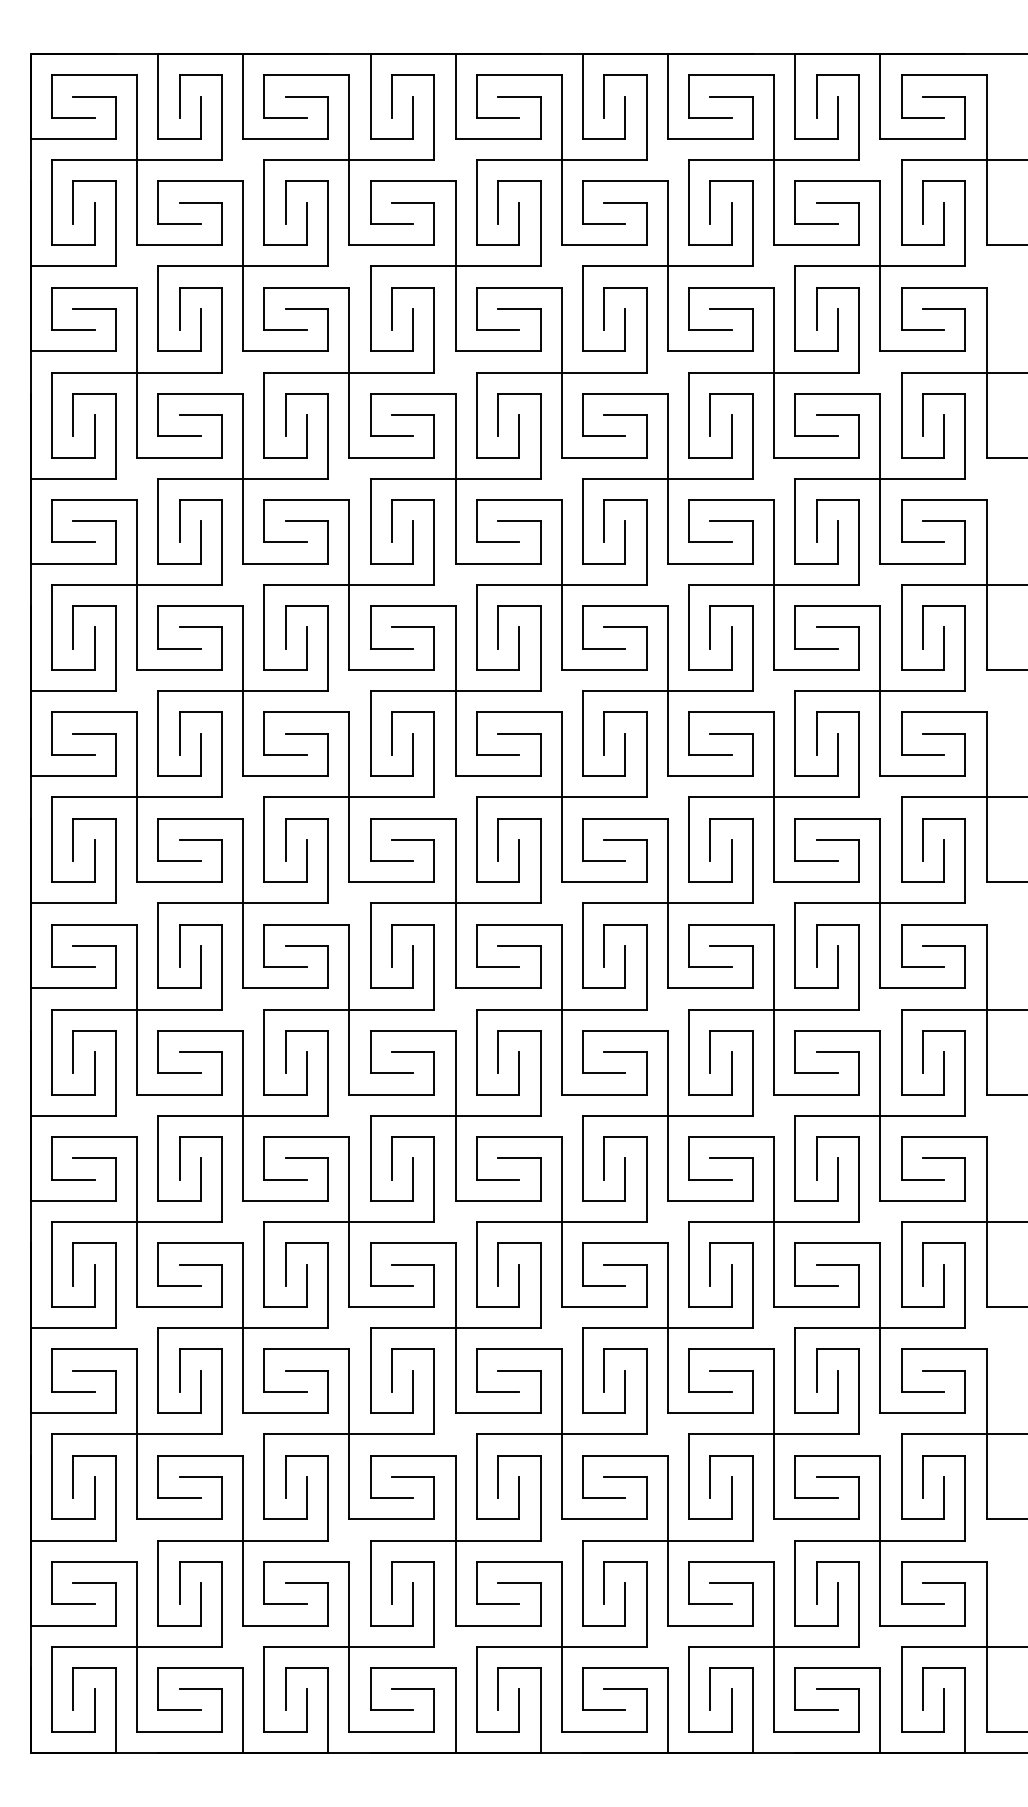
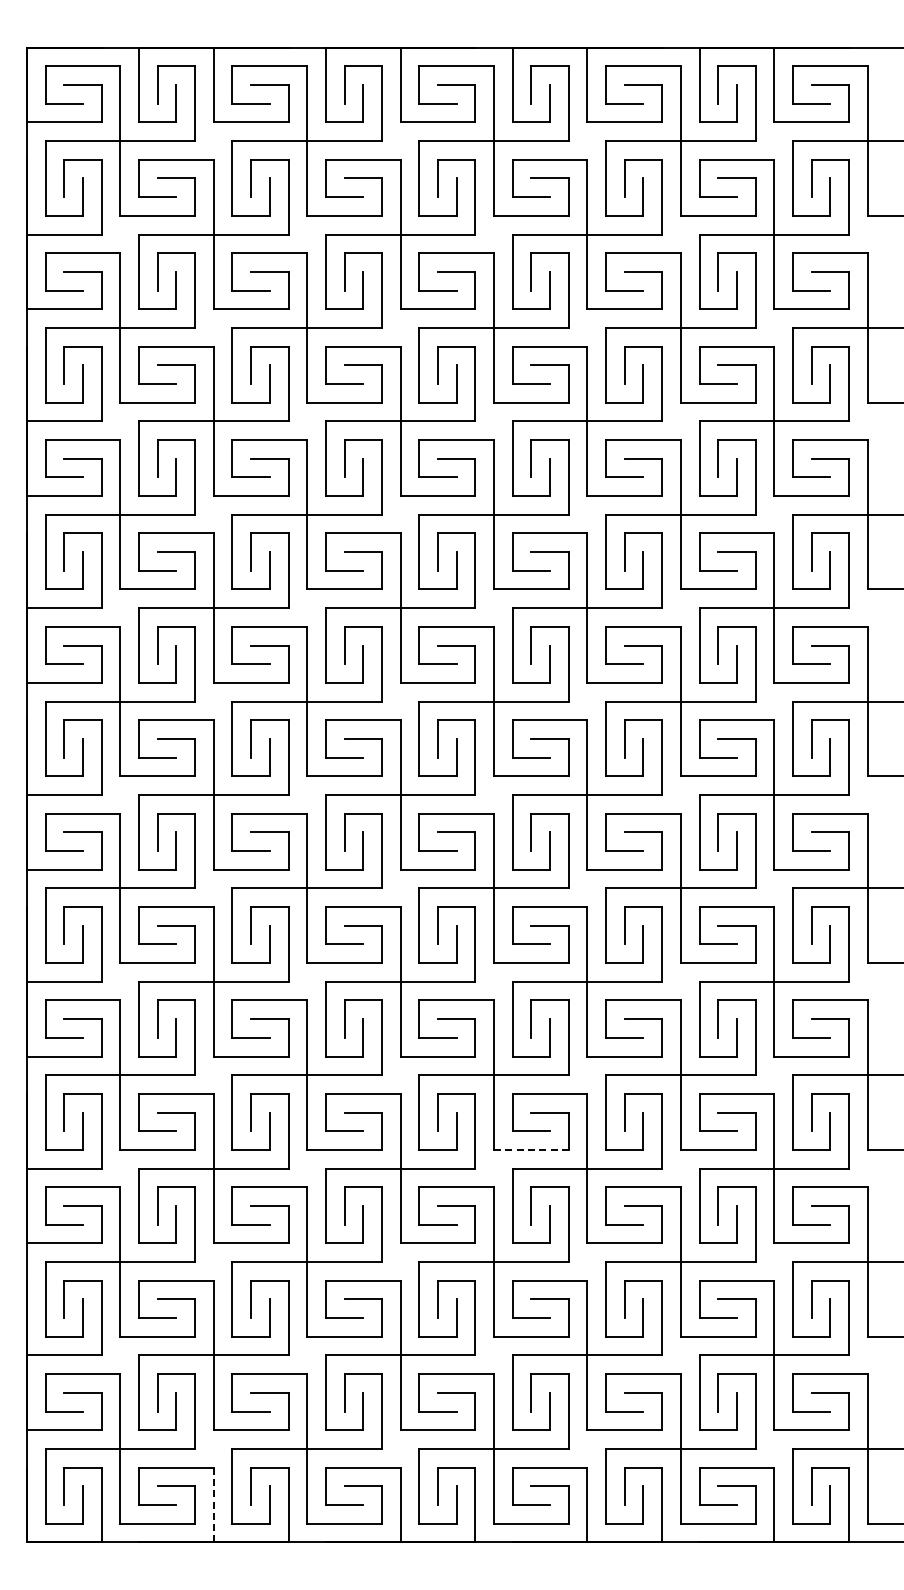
line: (604, 1306) -> (531, 1149), solid -> dashed
line: (242, 1711) -> (213, 1505), solid -> dashed

